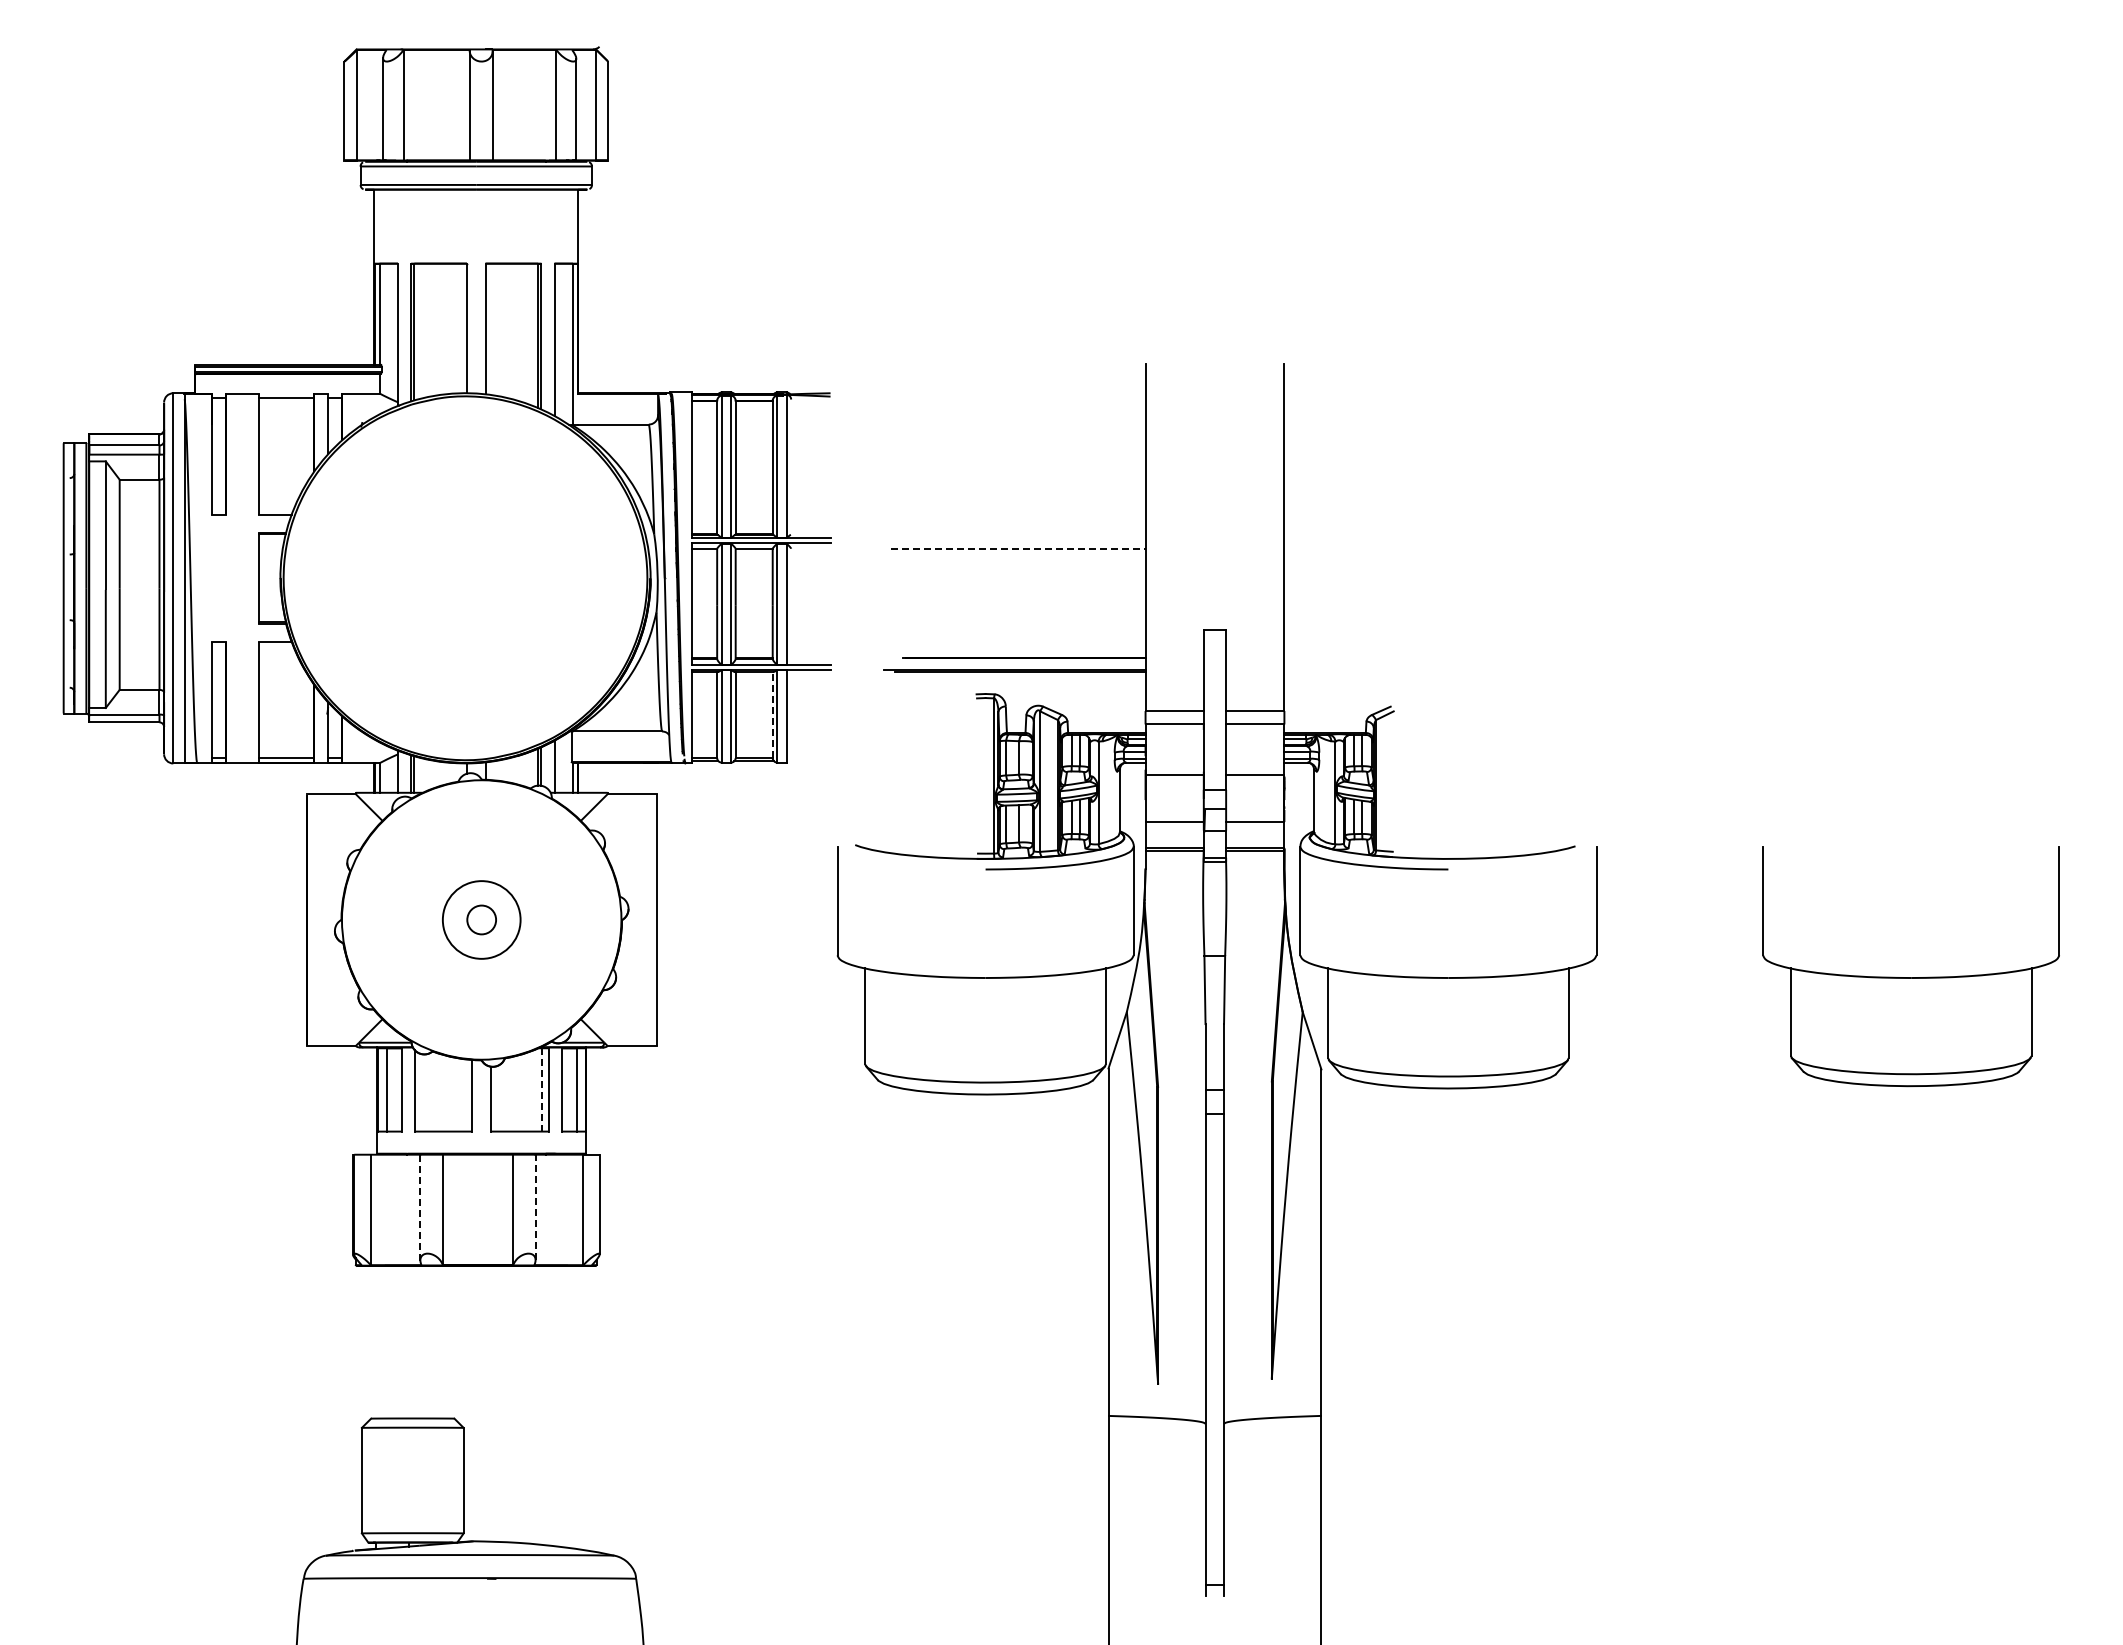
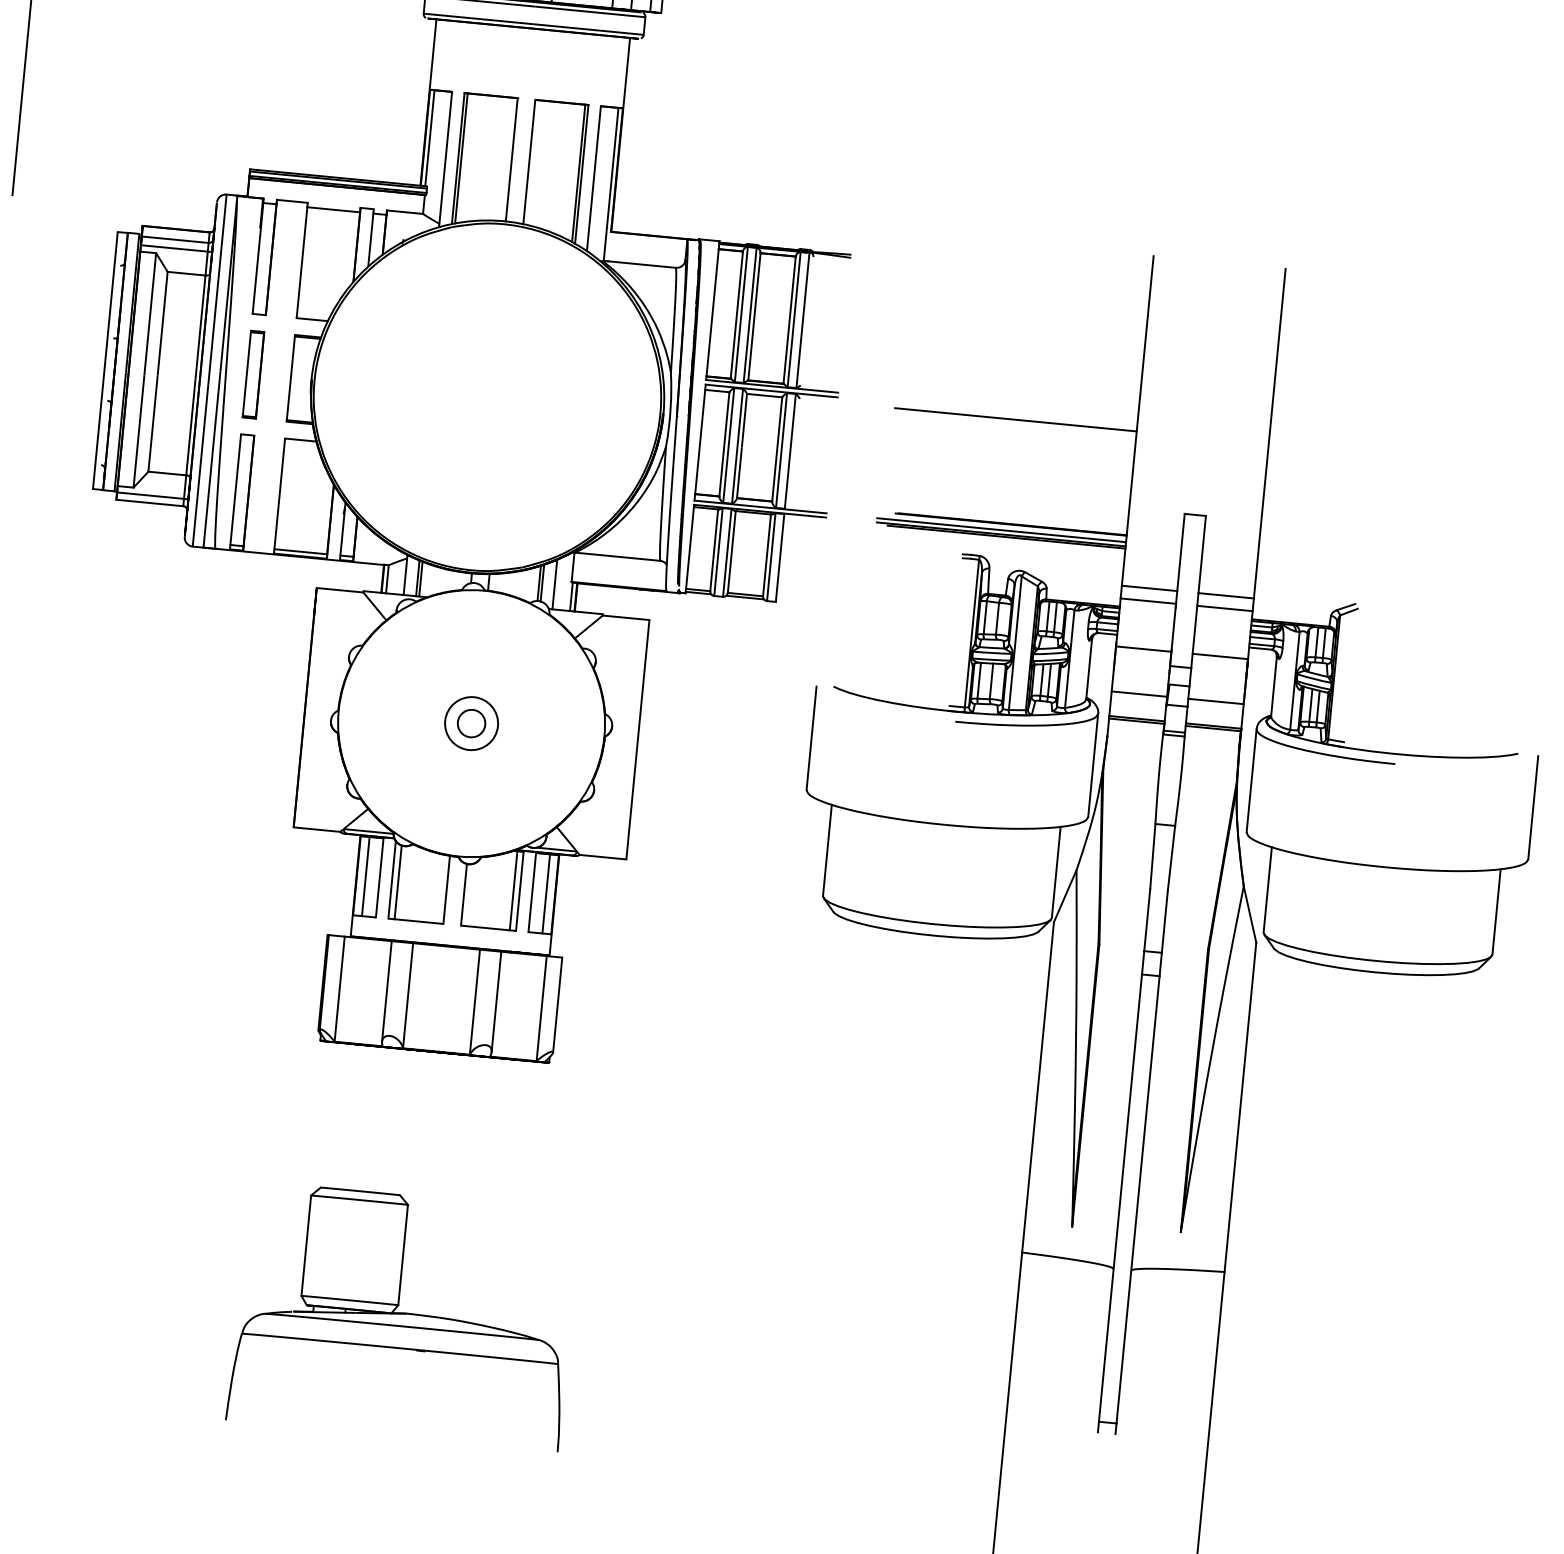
line: (1018, 548) -> (1015, 419), dashed -> solid
part: (218, 578) -> (252, 374), added
line: (1014, 665) -> (1001, 530), added
line: (772, 714) -> (766, 554), dashed -> solid
circle: (481, 919) -> (471, 723), size x0.71
line: (542, 1089) -> (513, 890), dashed -> solid
line: (421, 1092) -> (398, 882), added
line: (420, 1207) -> (387, 991), dashed -> solid
line: (535, 1207) -> (496, 1001), dashed -> solid

